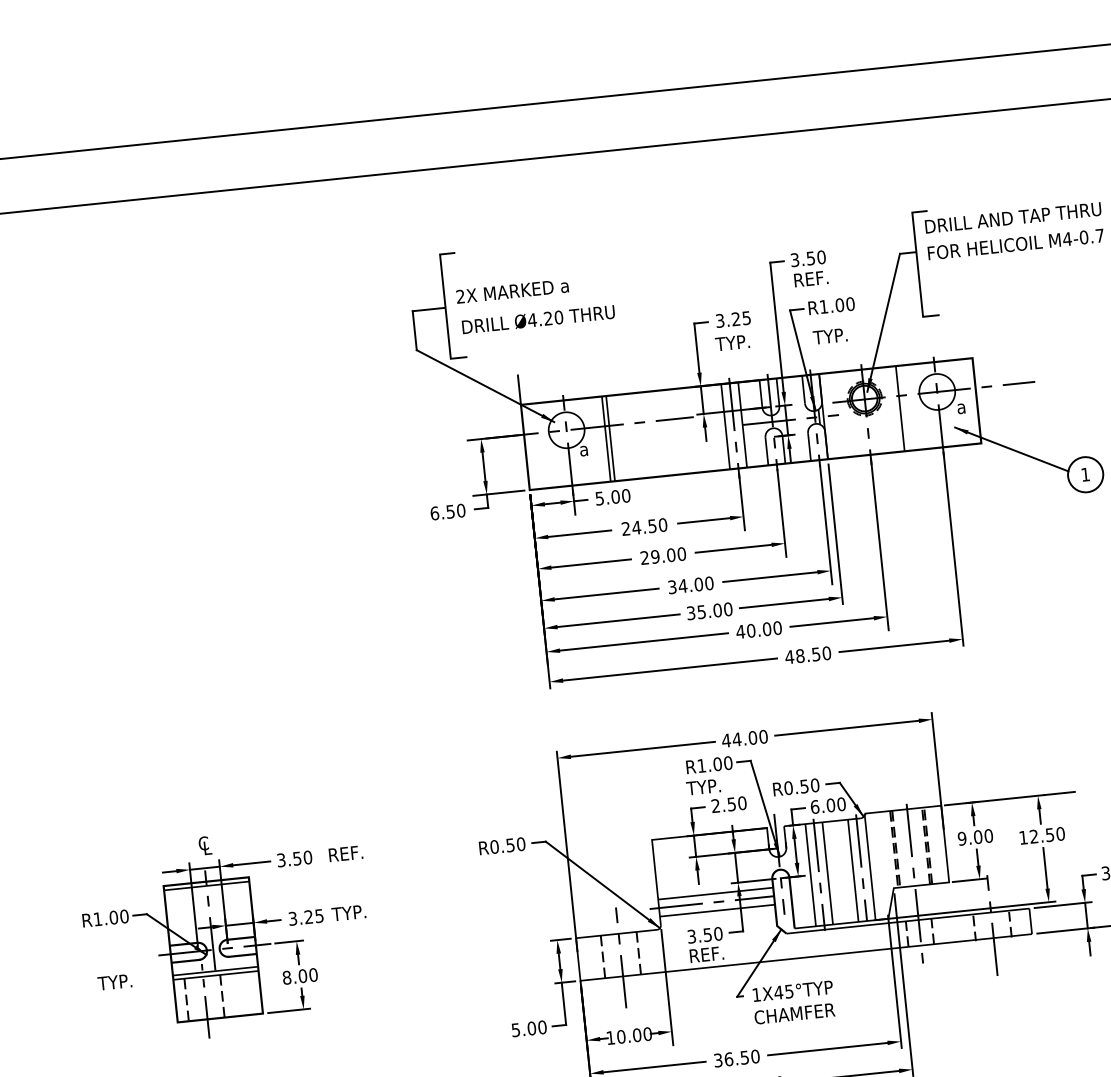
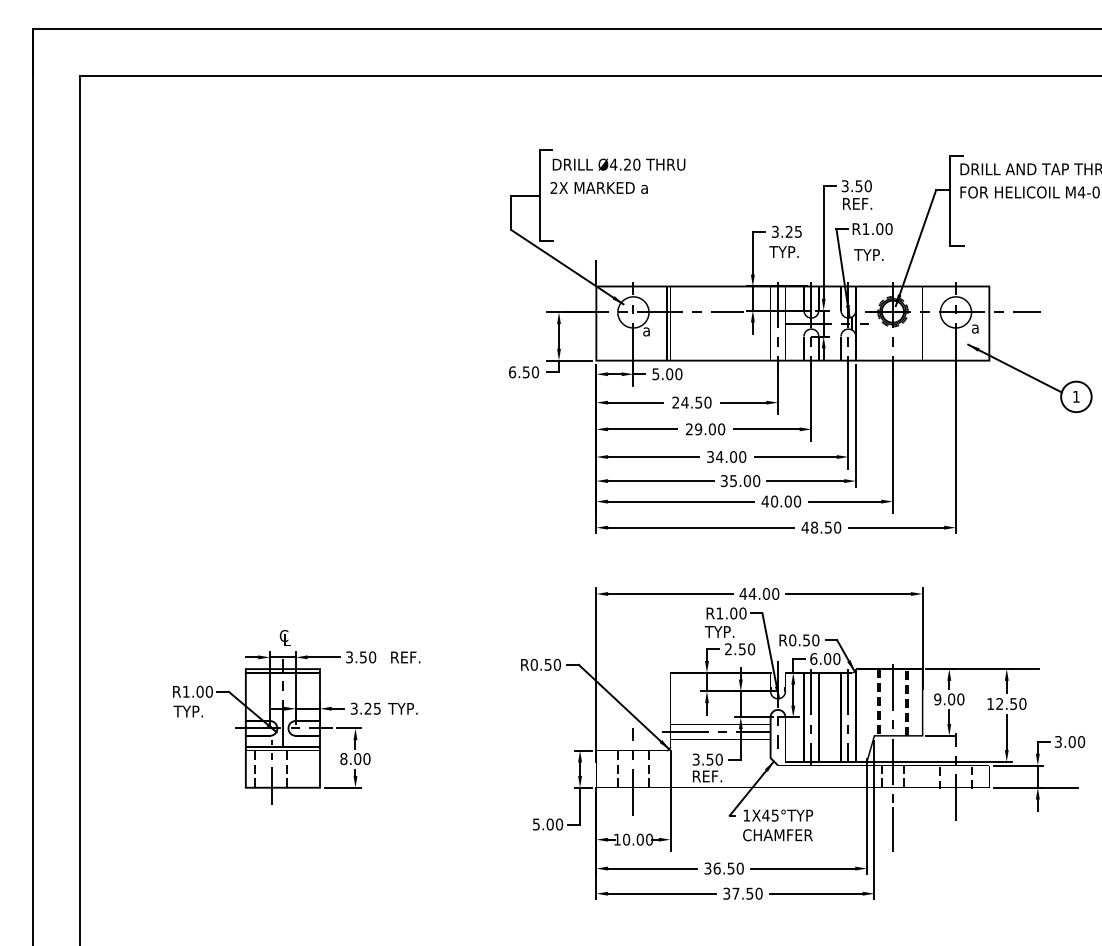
text: (537, 319) -> (618, 164), moved
text: (113, 982) -> (187, 711), moved
line: (925, 993) -> (892, 829), added

